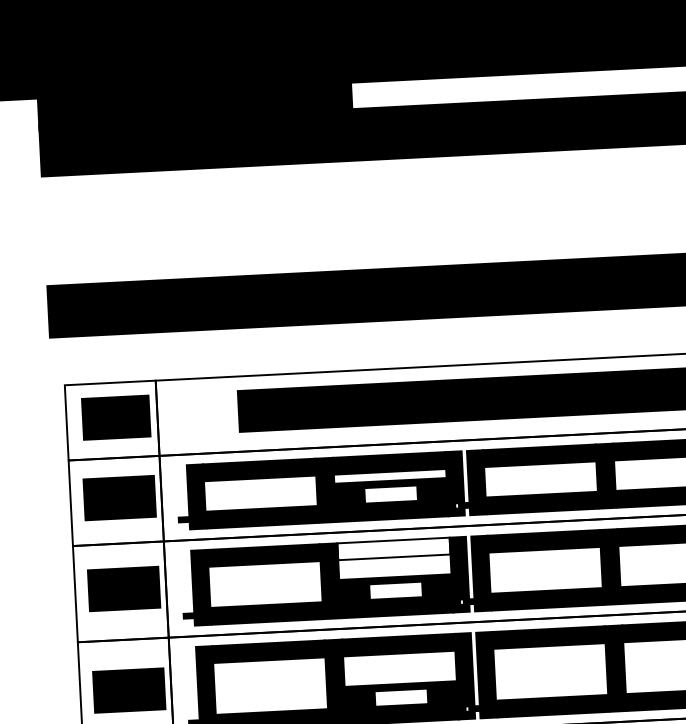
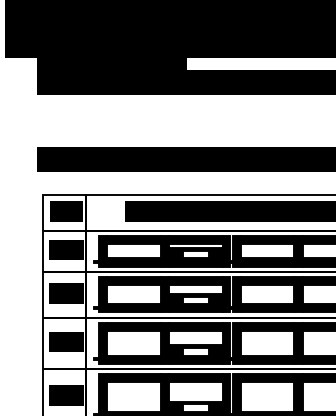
fill: (393, 548) -> (195, 280), added

